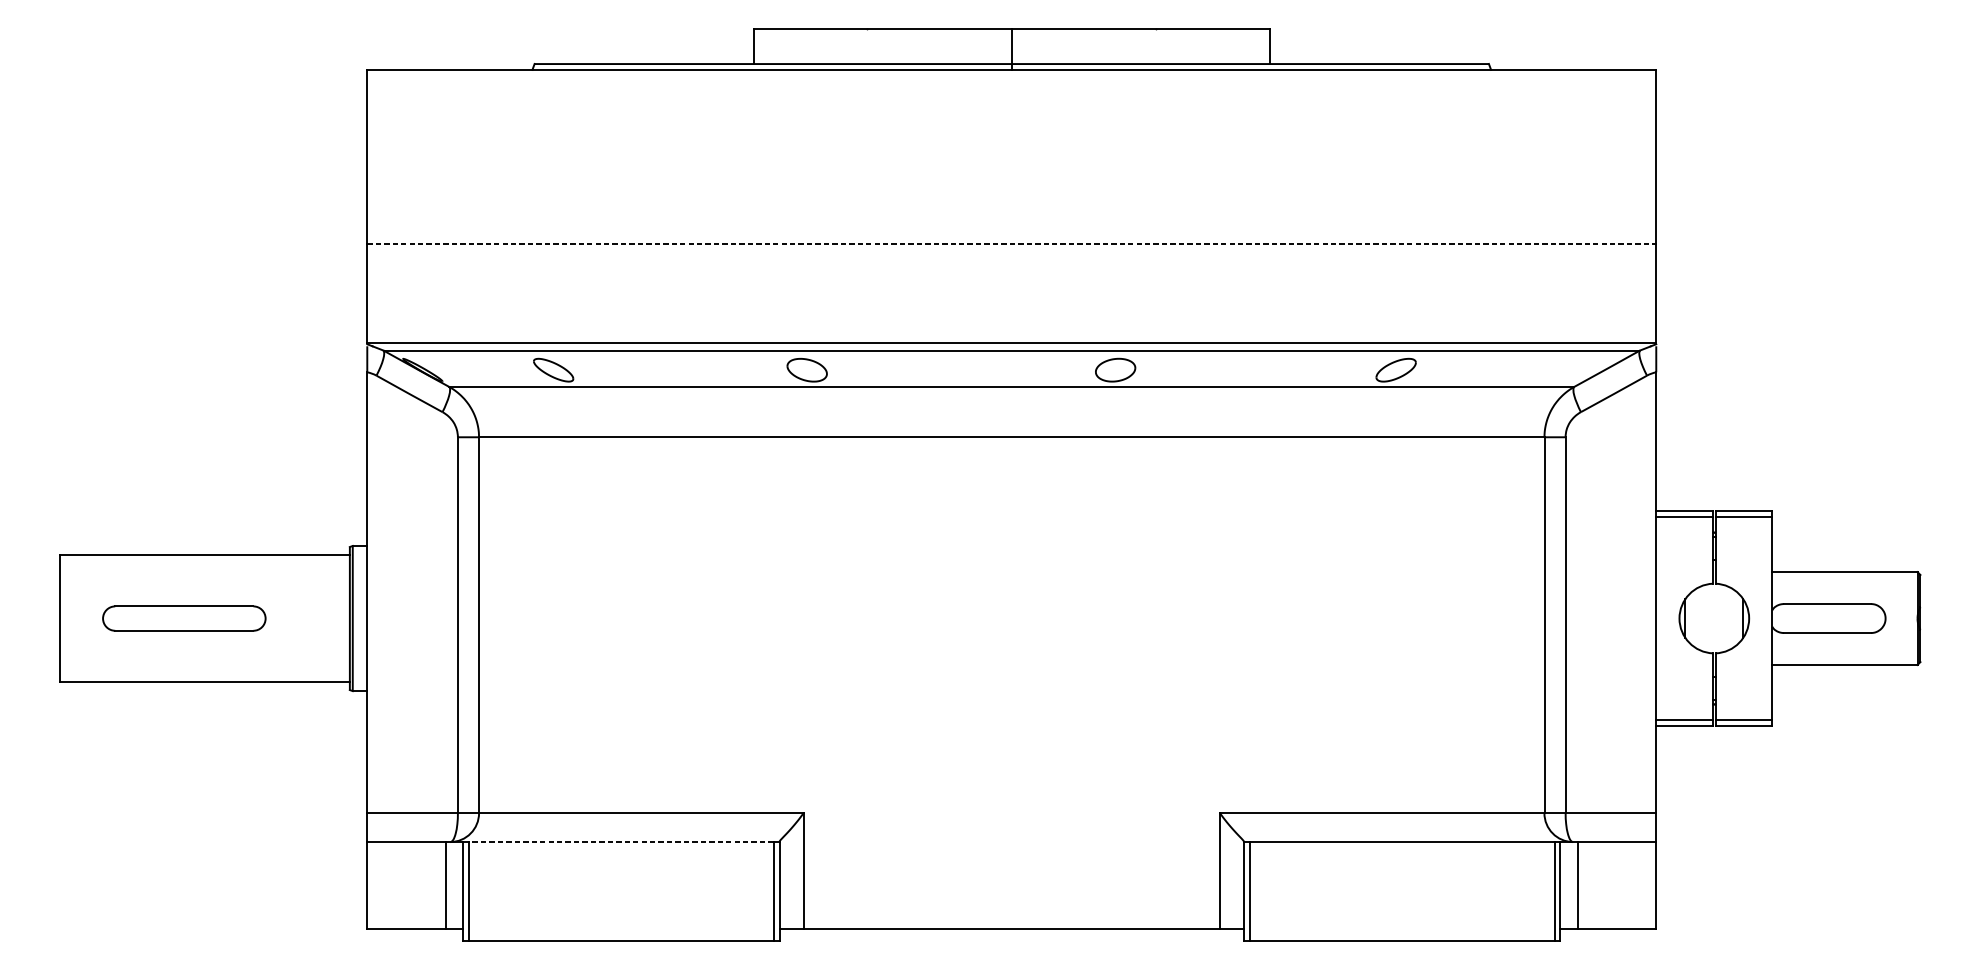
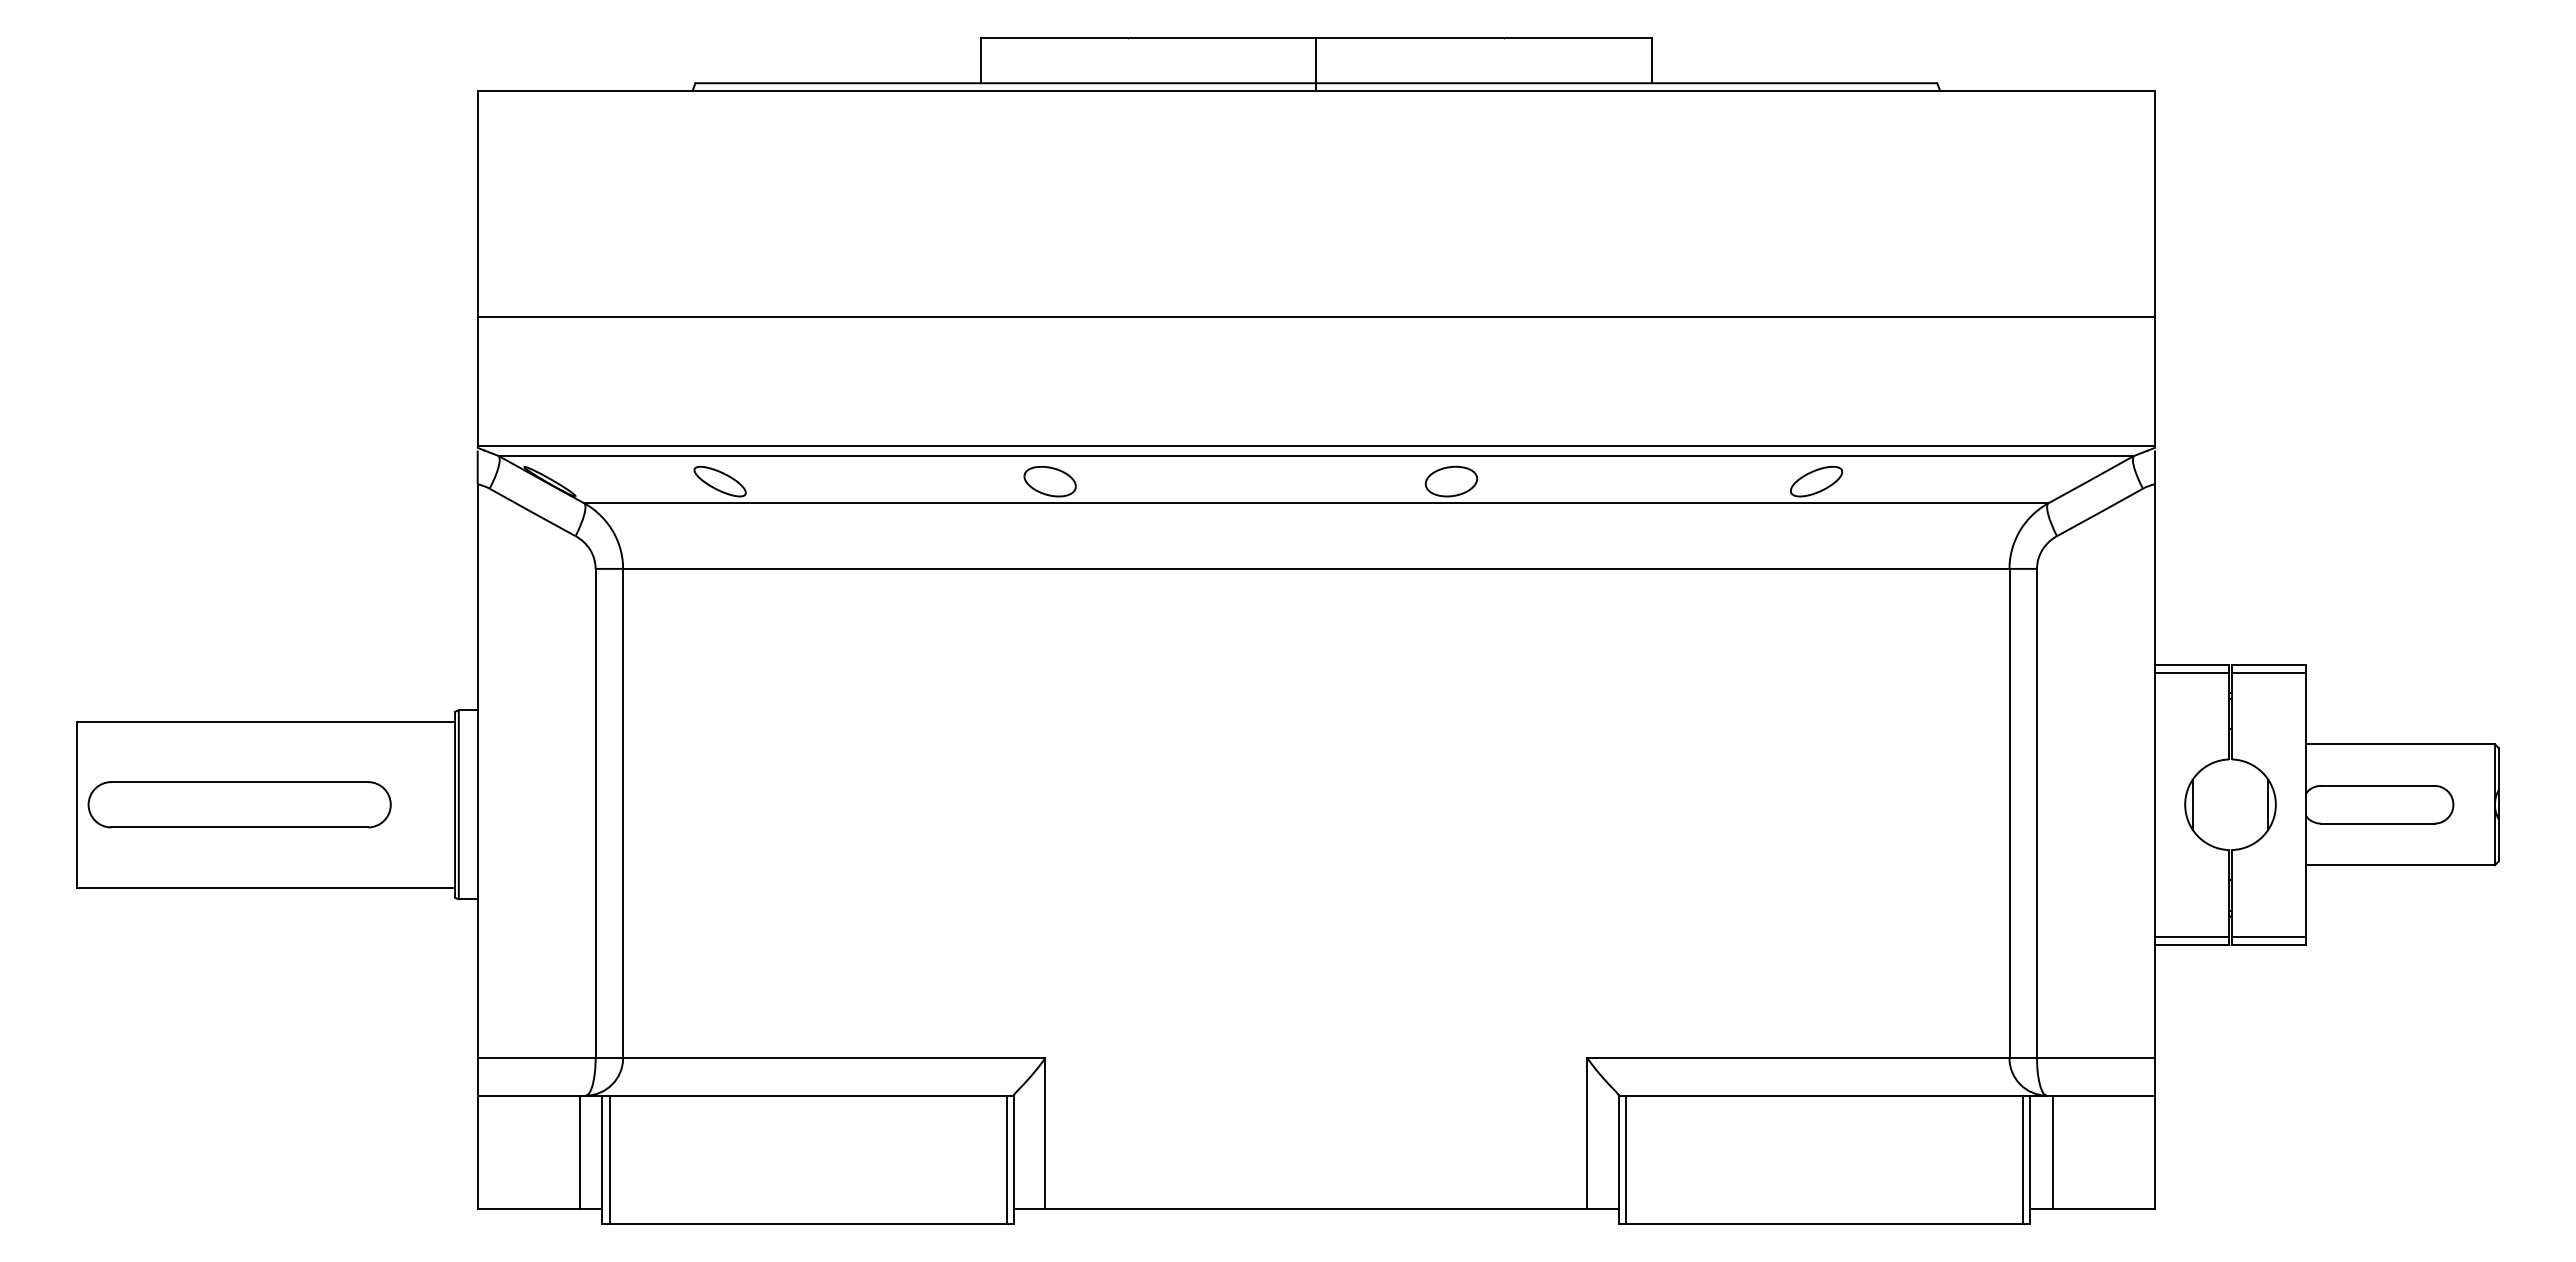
line: (1011, 244) -> (1316, 317), dashed -> solid
part: (184, 618) -> (239, 804), size x1.43
line: (620, 841) -> (807, 1095), dashed -> solid

